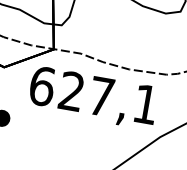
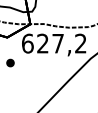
text: (145, 103) -> (80, 43), 627,1 -> 627,2

